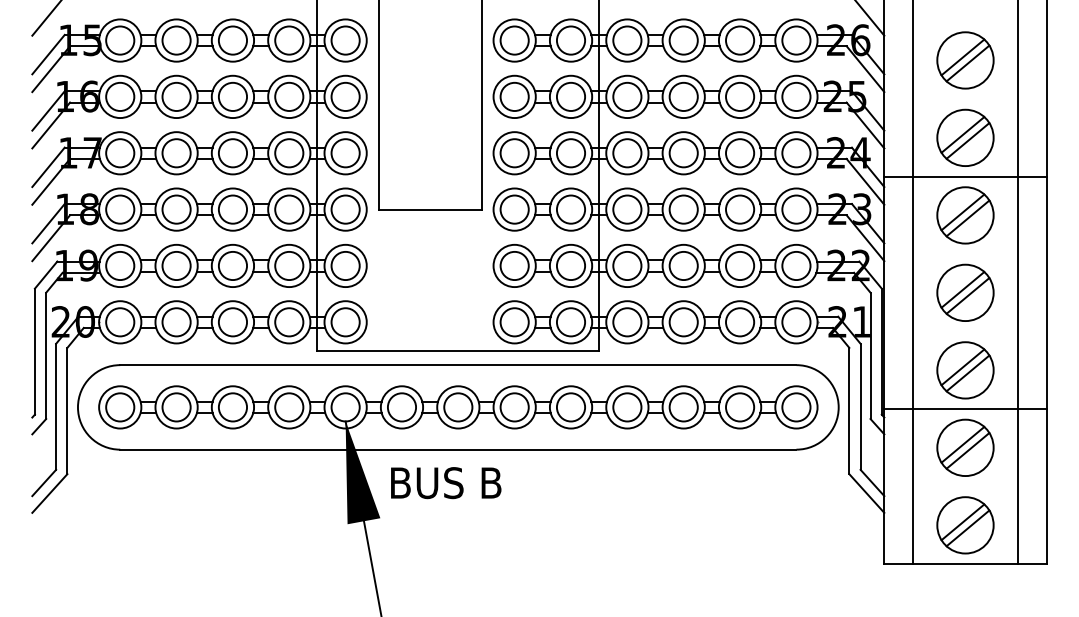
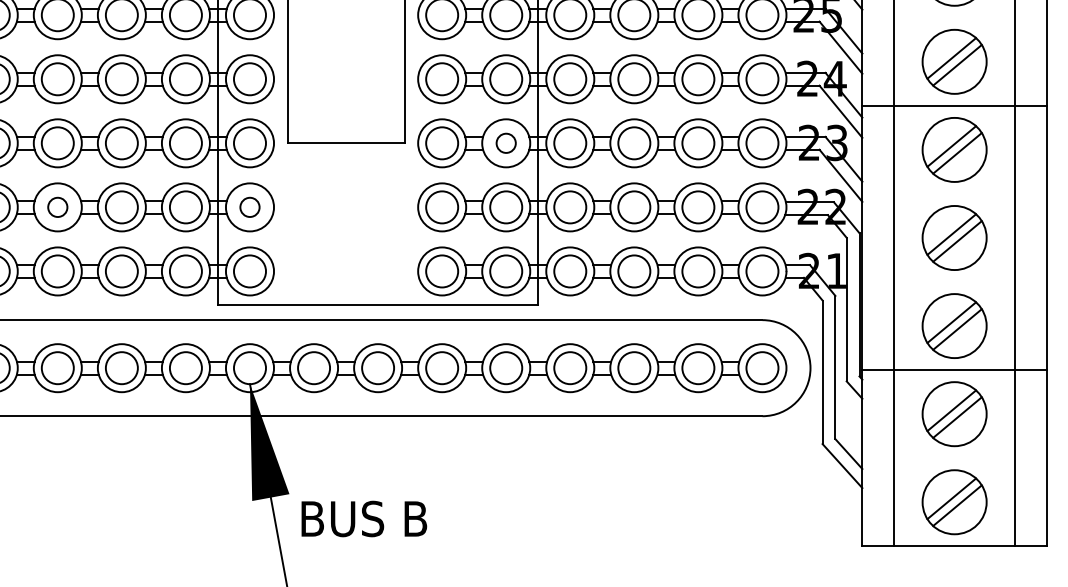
circle: (570, 209) -> (505, 143), size x0.6
circle: (176, 265) -> (57, 206), size x0.6
circle: (345, 265) -> (249, 206), size x0.6
text: (446, 483) -> (364, 519), moved

